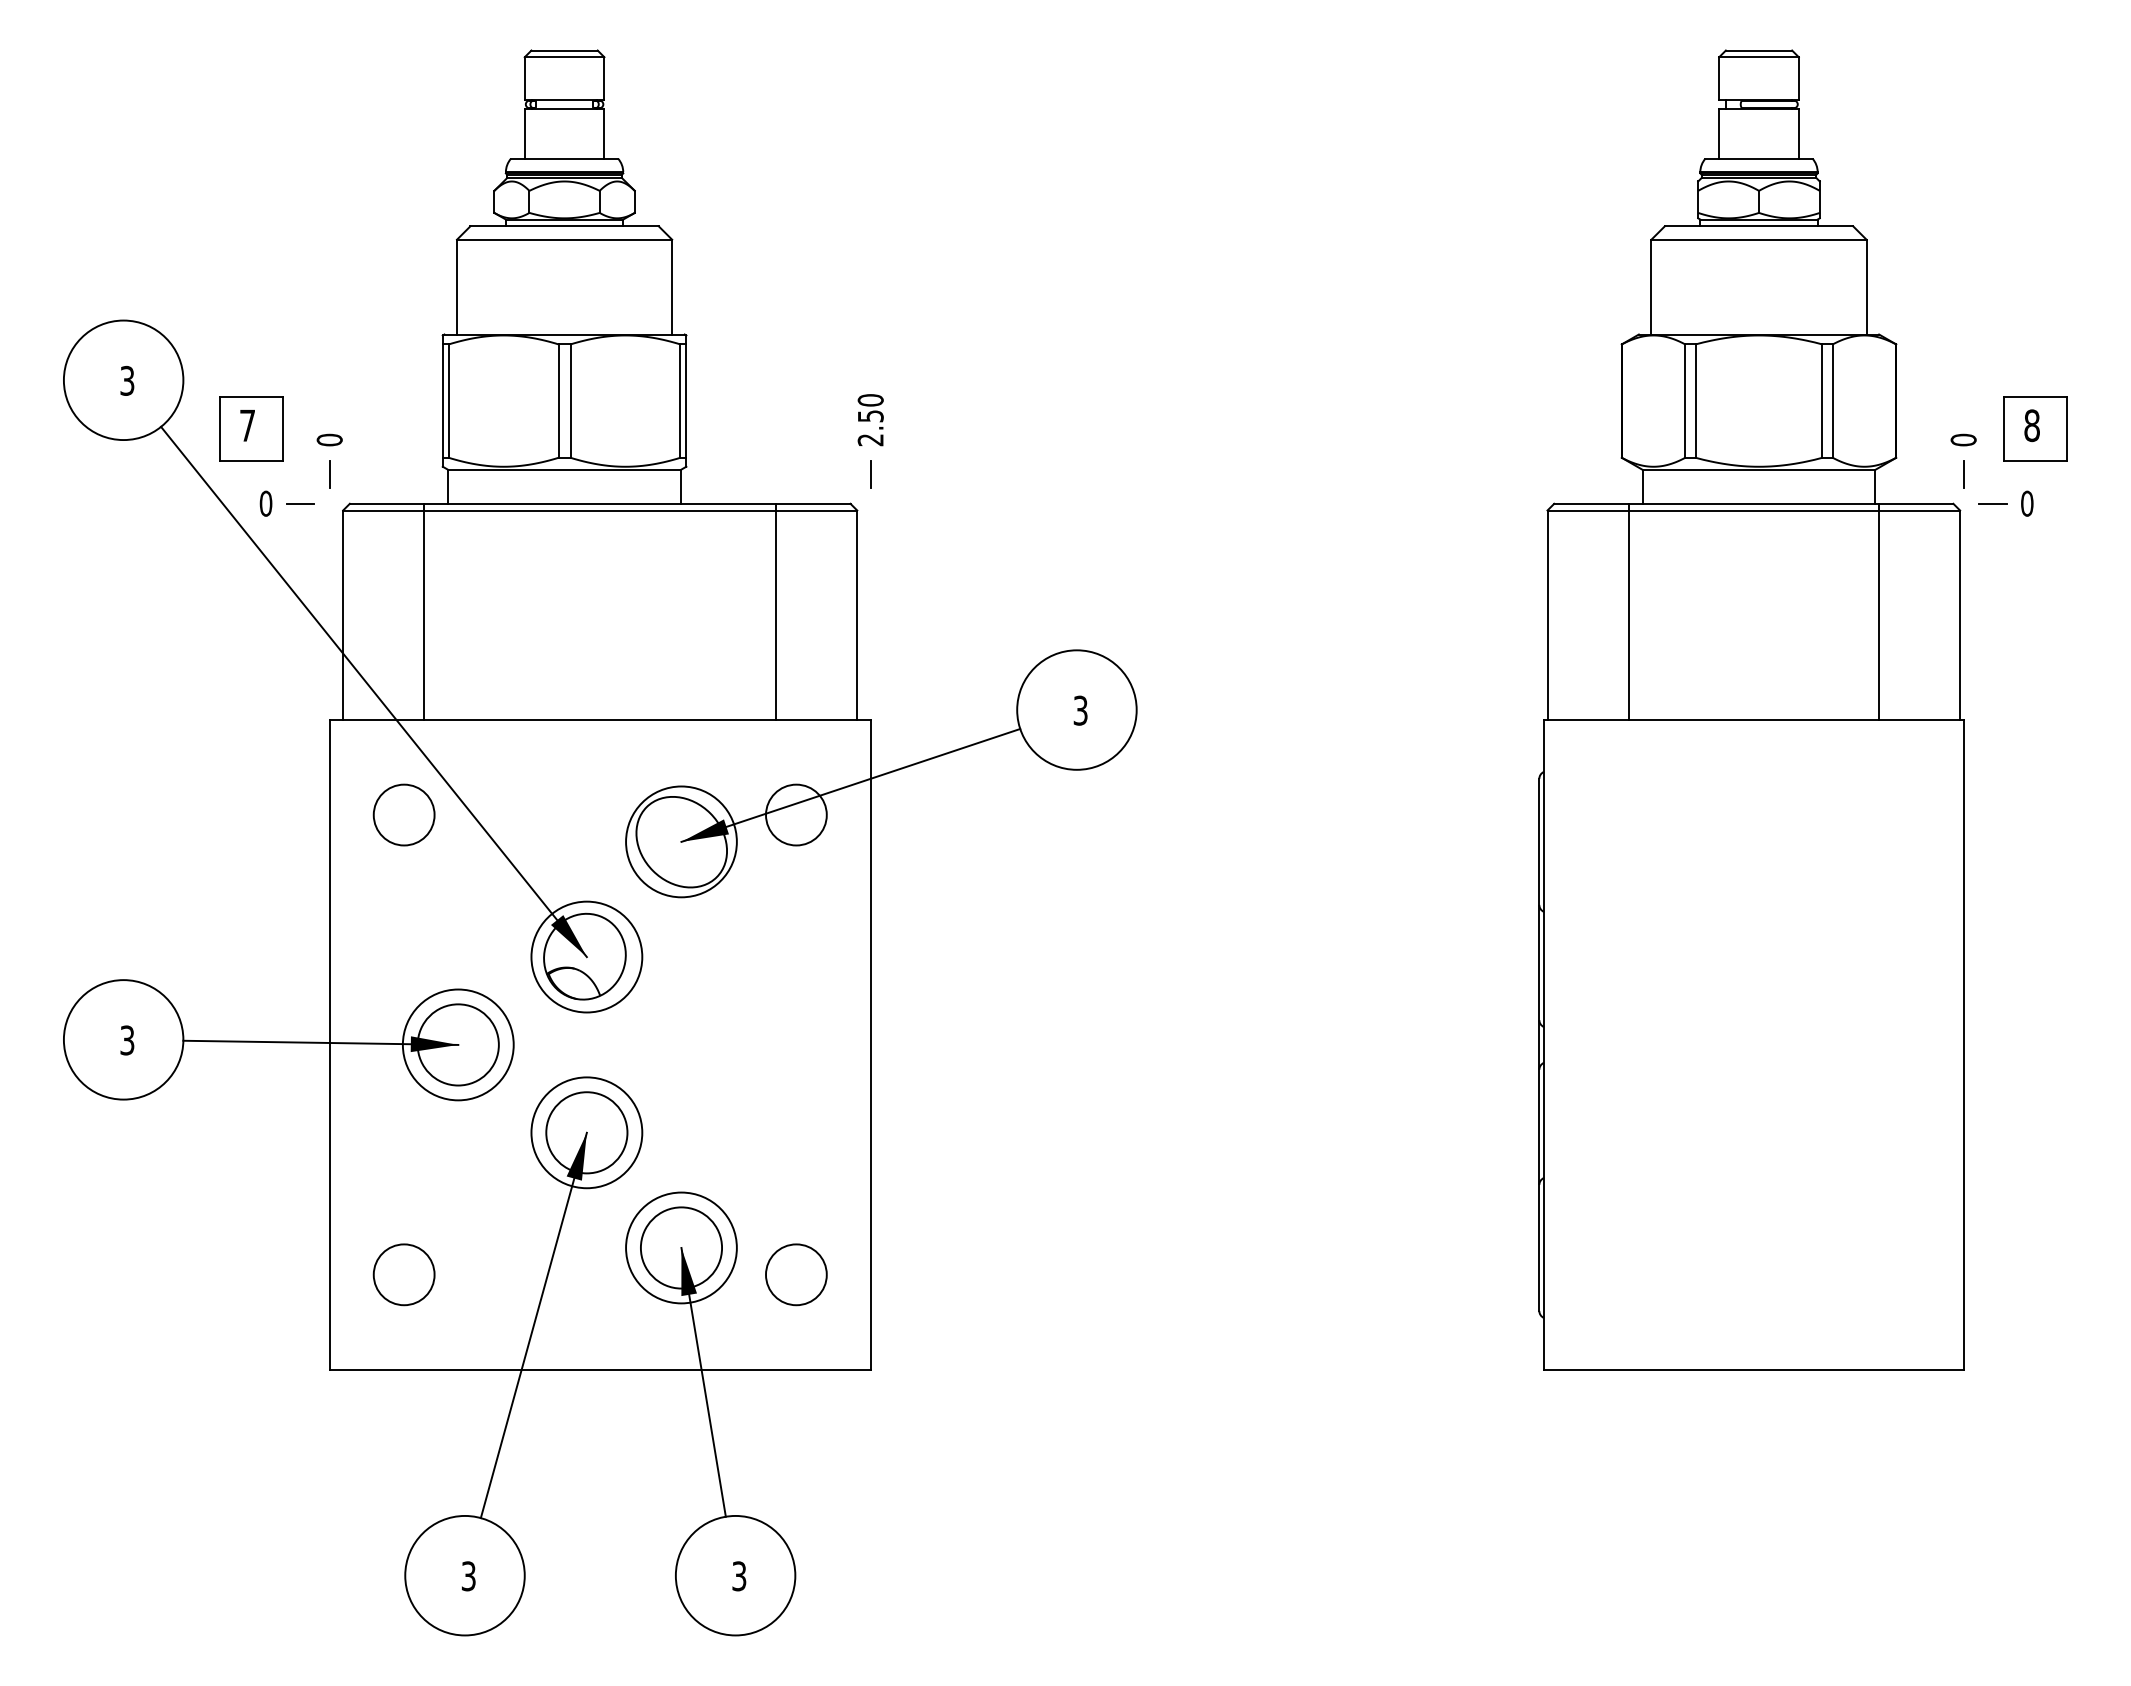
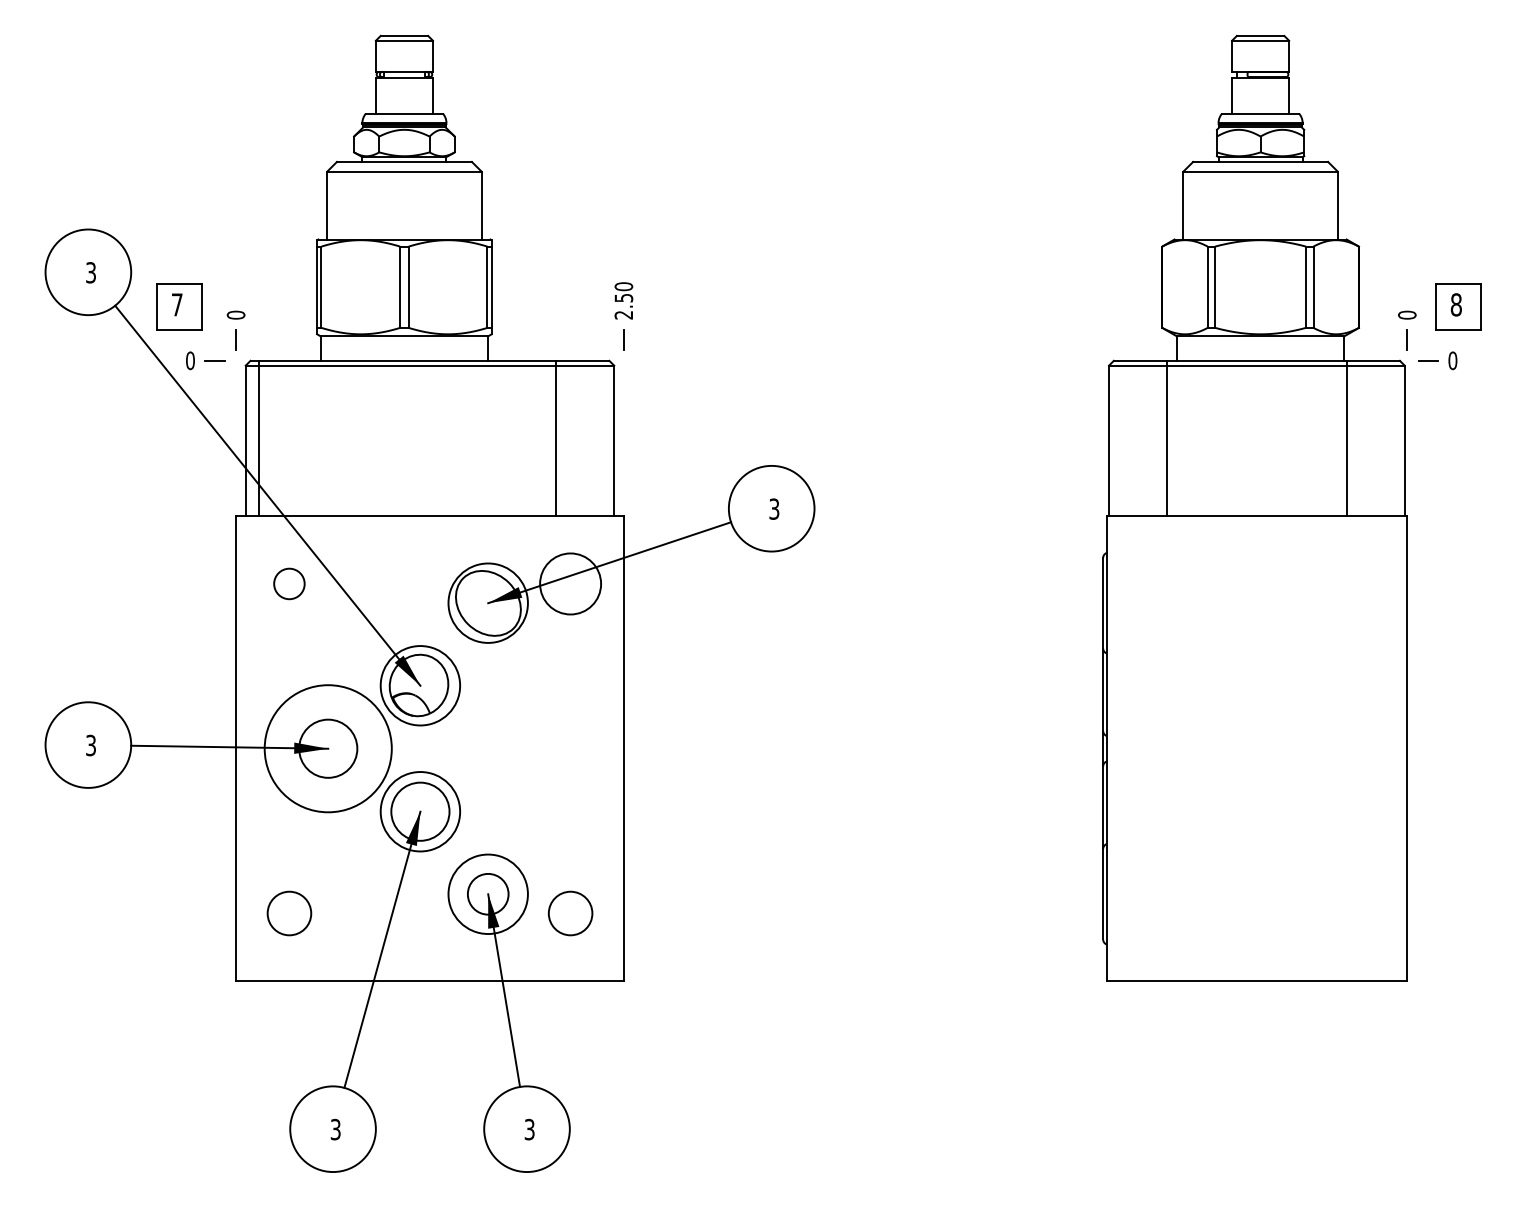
line: (424, 611) -> (258, 438), moved
circle: (403, 814) -> (288, 583), size x0.7
circle: (796, 814) -> (570, 583), size x1.4
circle: (457, 1044) -> (327, 748), size x1.6
circle: (681, 1247) -> (488, 893), size x0.7

